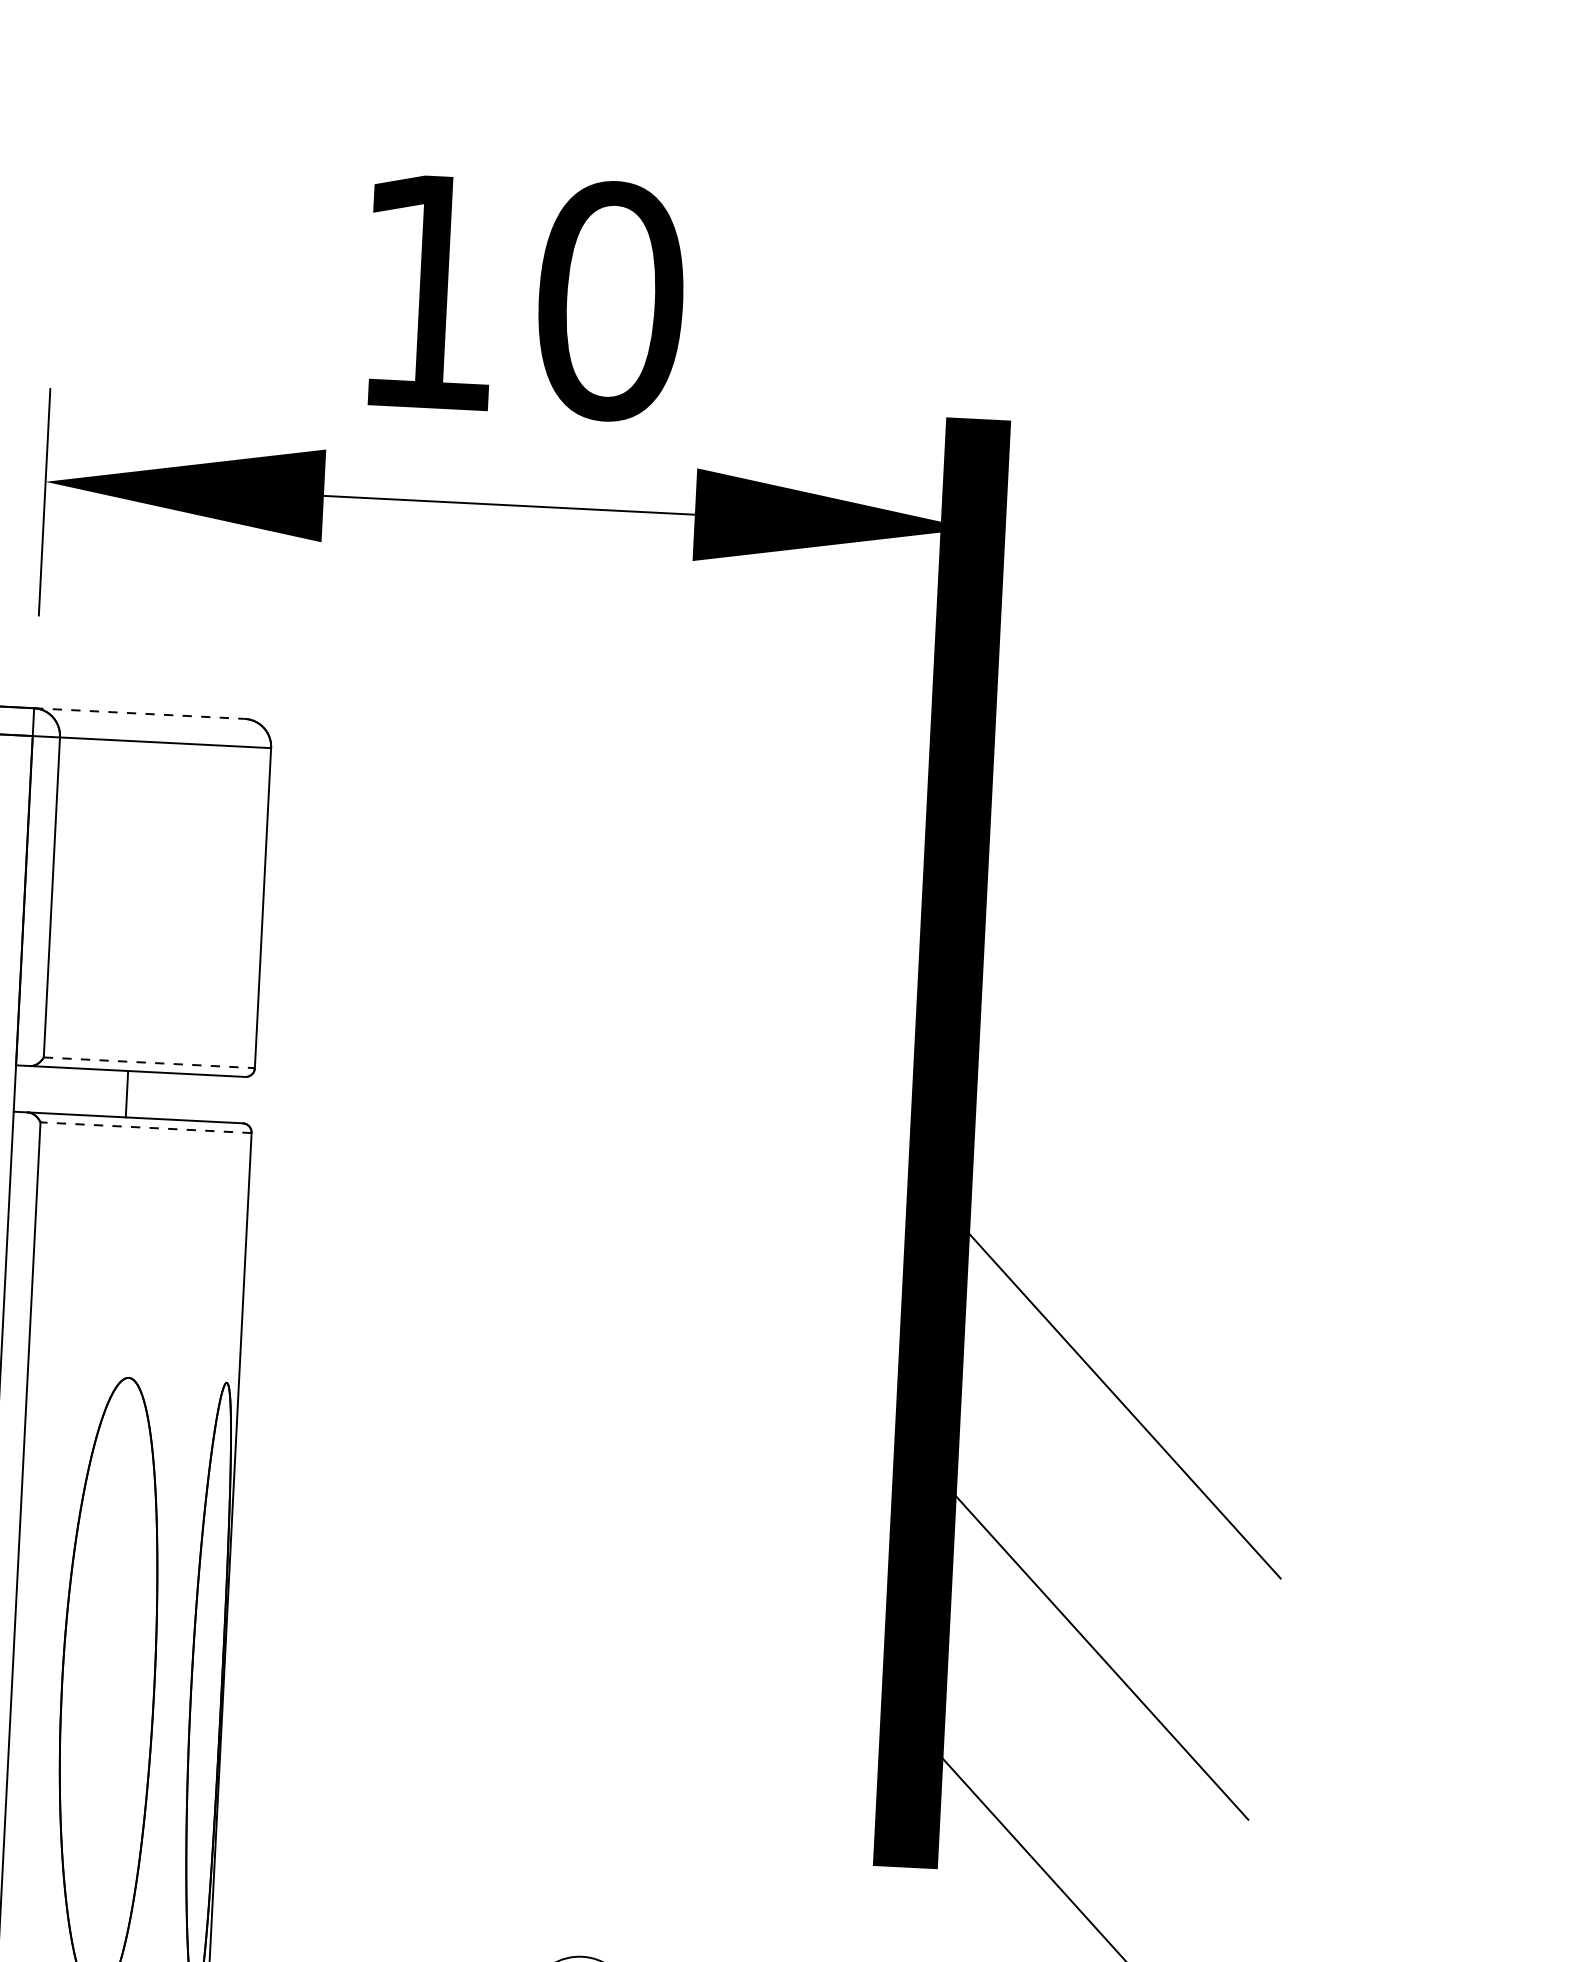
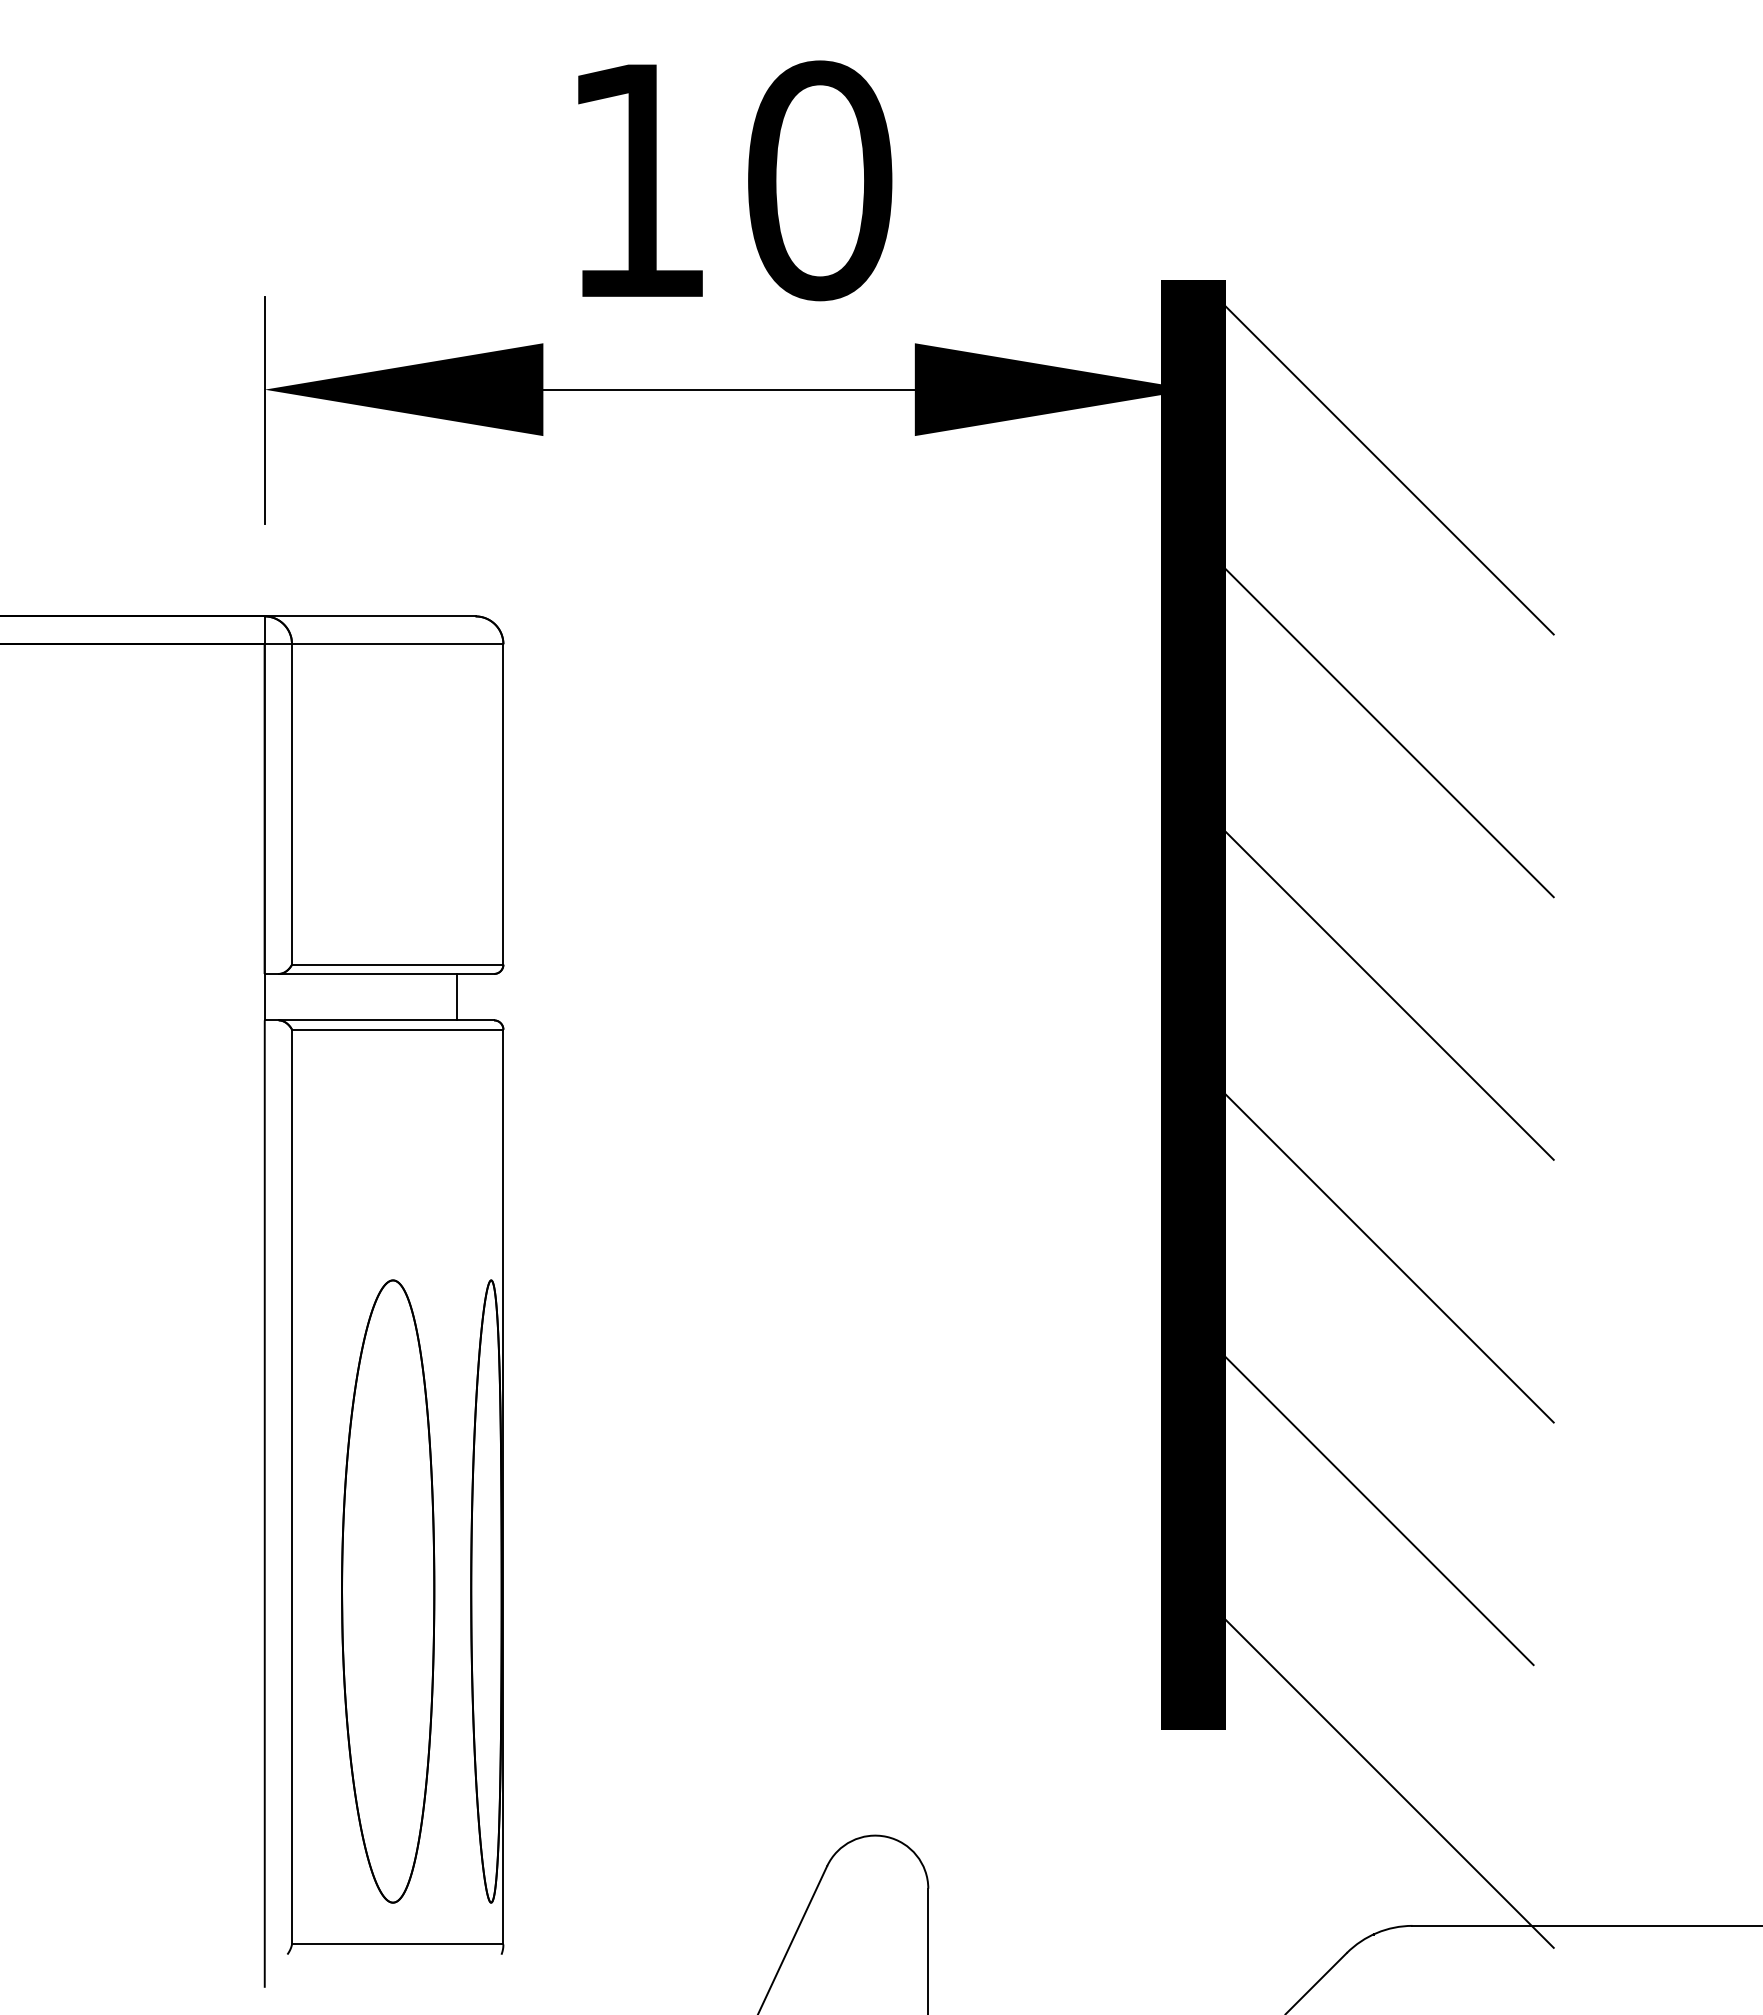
line: (1159, 613) -> (1383, 464), added
line: (139, 713) -> (370, 616), dashed -> solid
line: (1136, 864) -> (1373, 716), added
line: (149, 1062) -> (397, 964), dashed -> solid
line: (126, 1093) -> (456, 996), moved
line: (1123, 1126) -> (1373, 979), added
line: (145, 1127) -> (397, 1029), dashed -> solid

